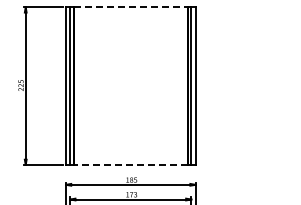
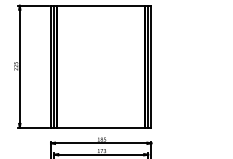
line: (130, 7) -> (100, 5), dashed -> solid
line: (130, 164) -> (100, 127), dashed -> solid

